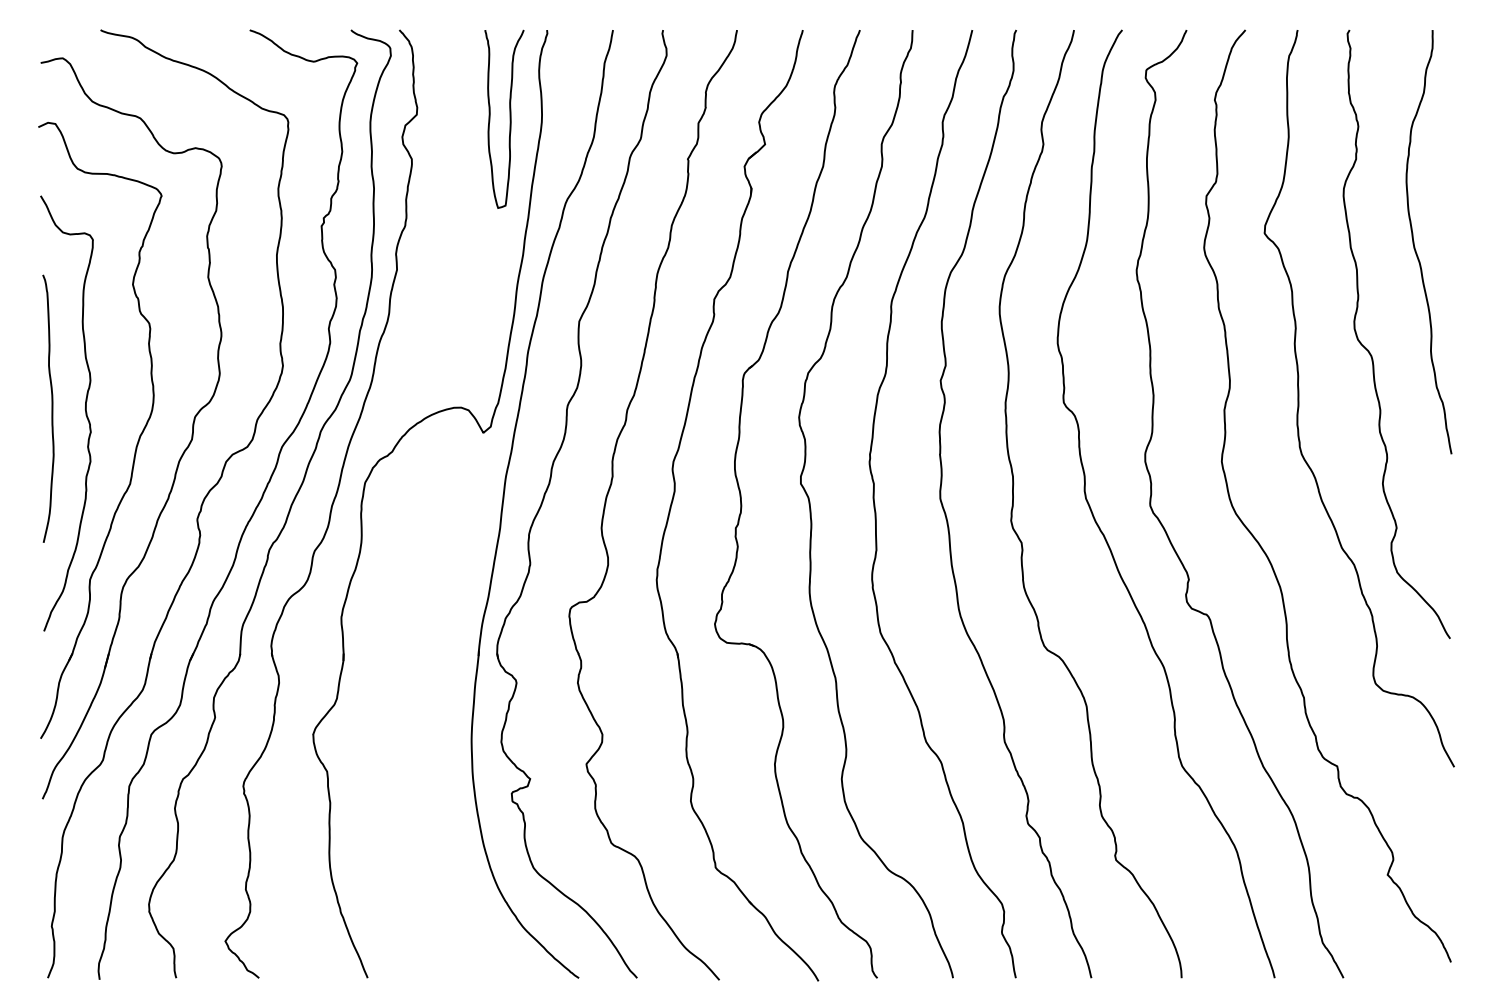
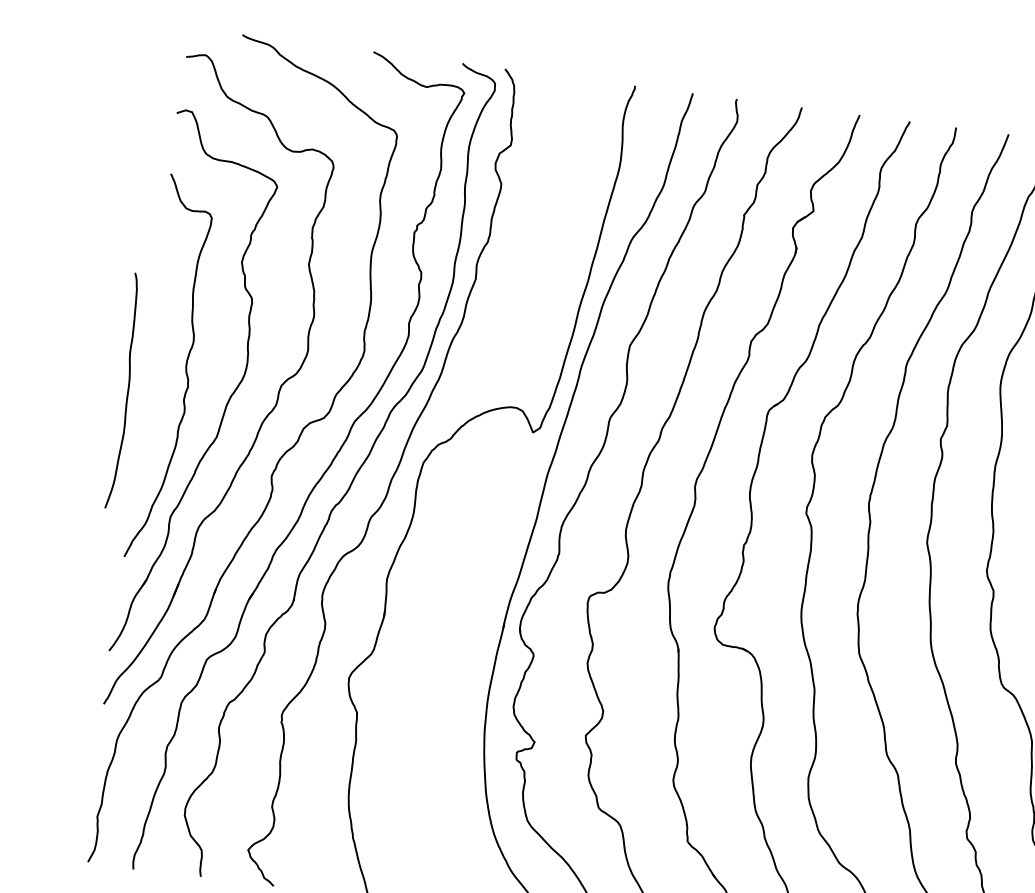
curve: (509, 118) -> (591, 159), removed
curve: (51, 408) -> (127, 391), moved

